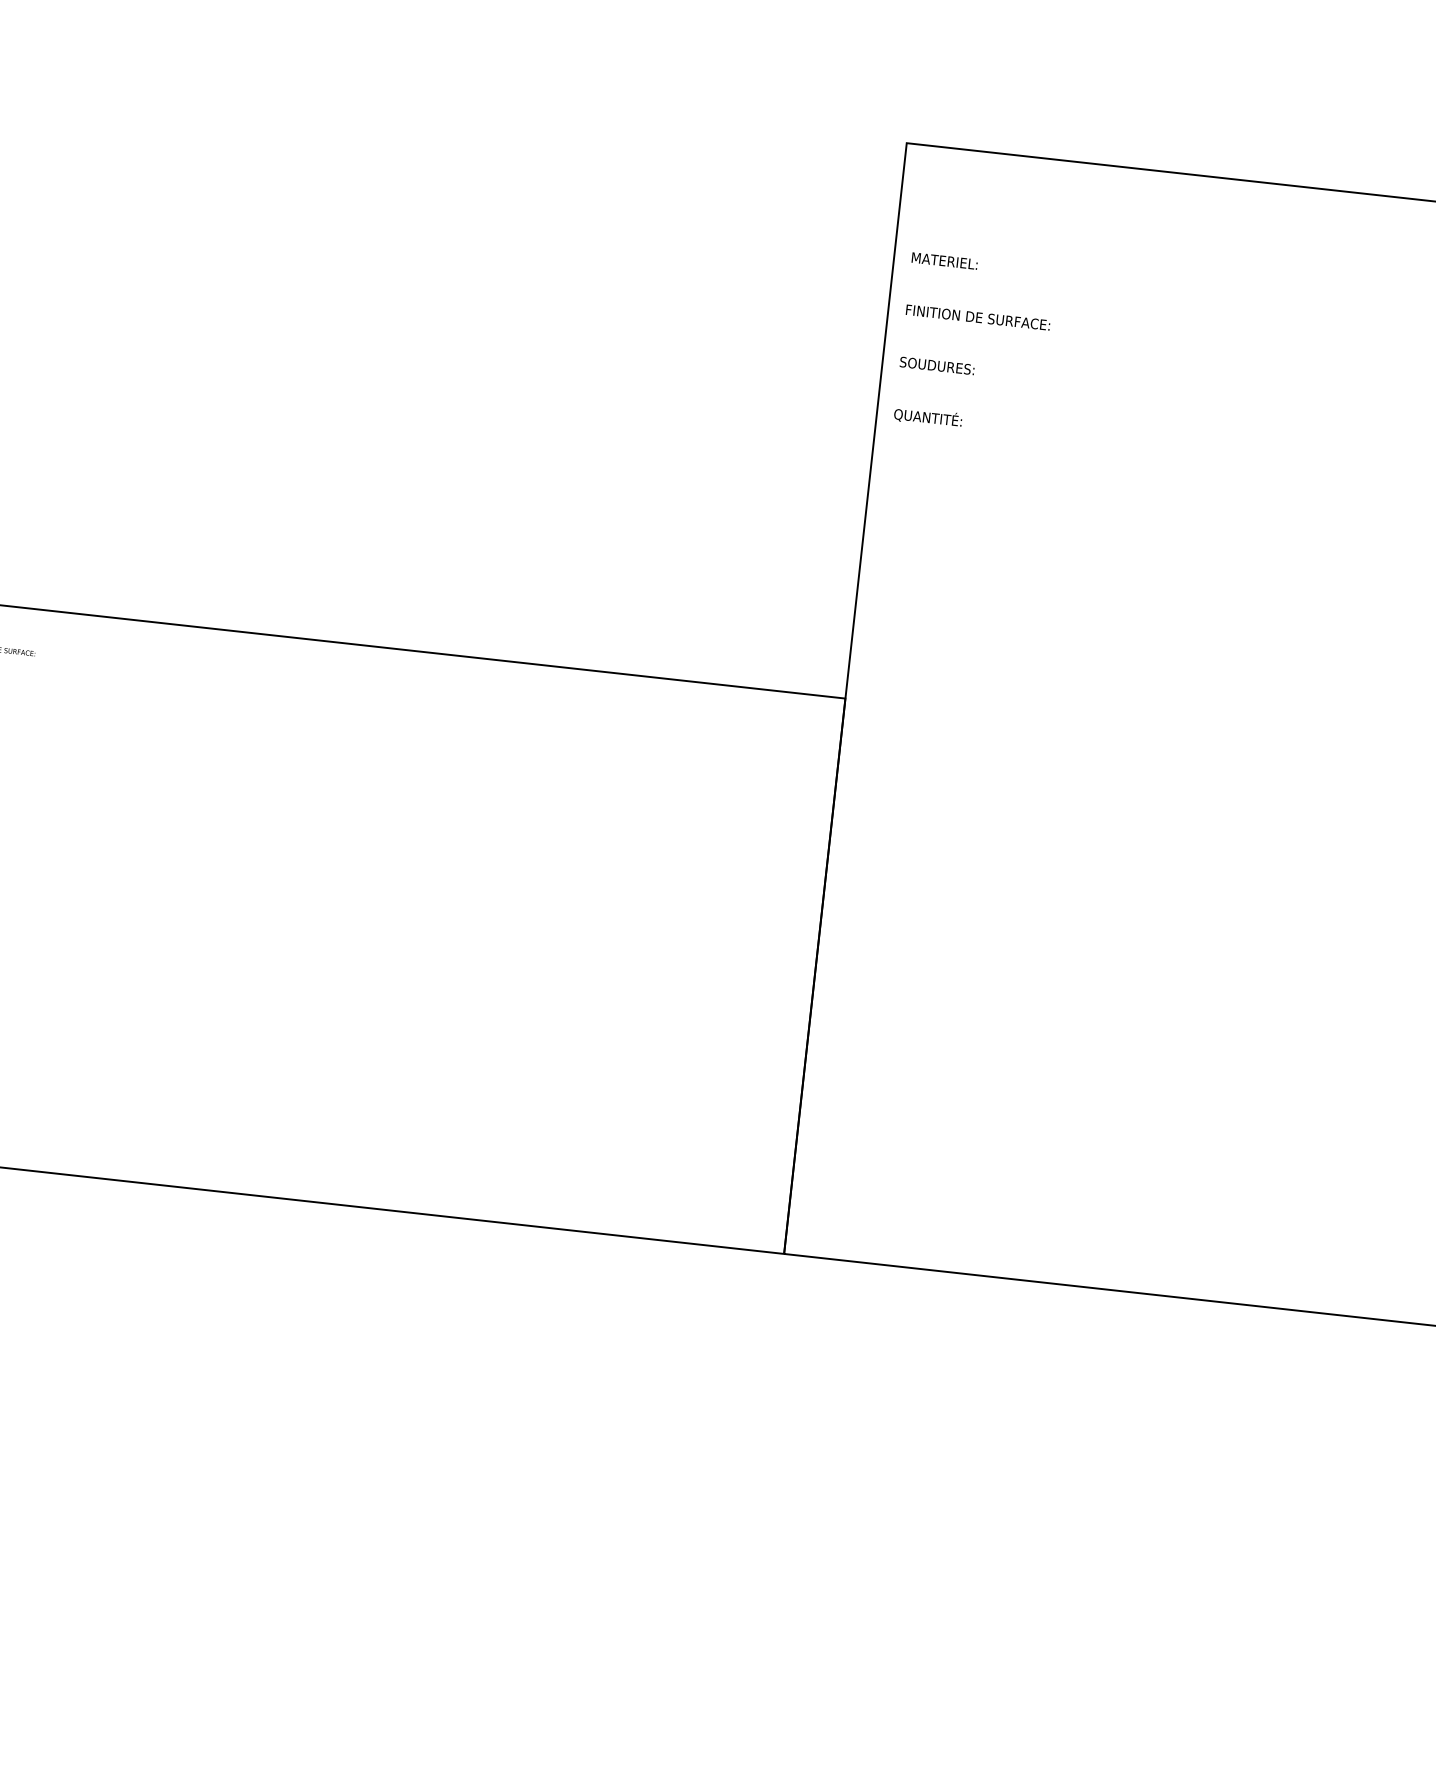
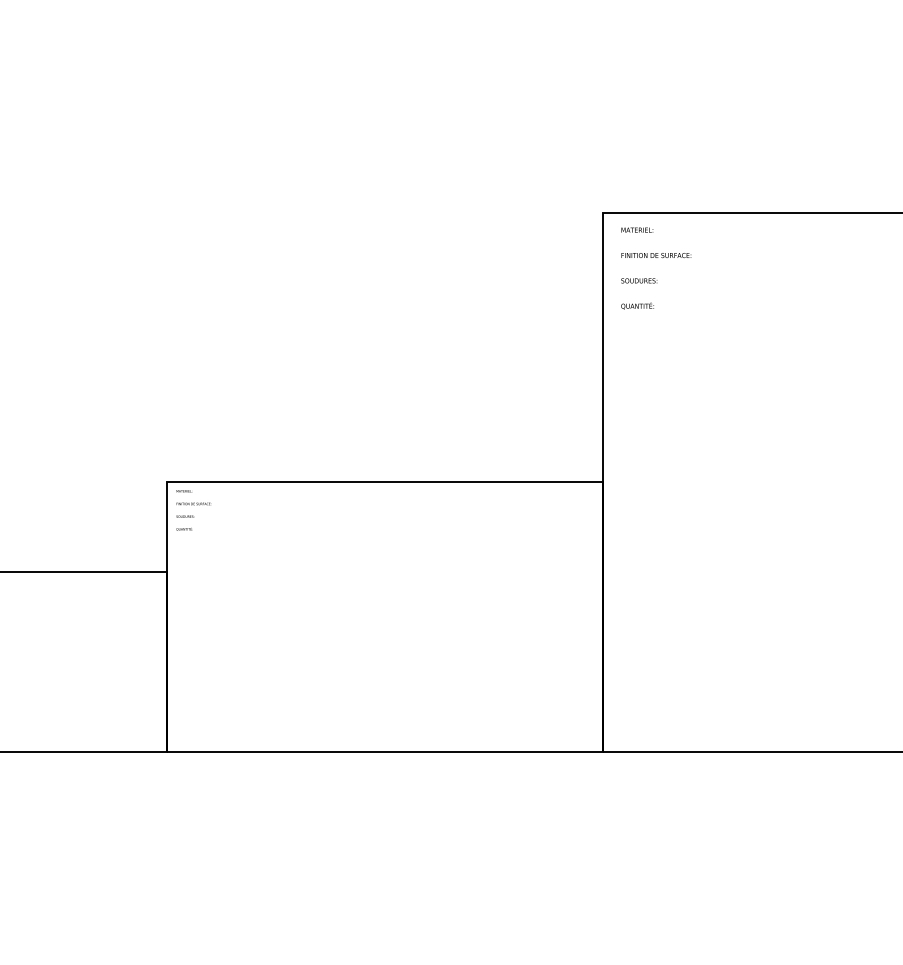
text: (975, 344) -> (656, 268), moved

